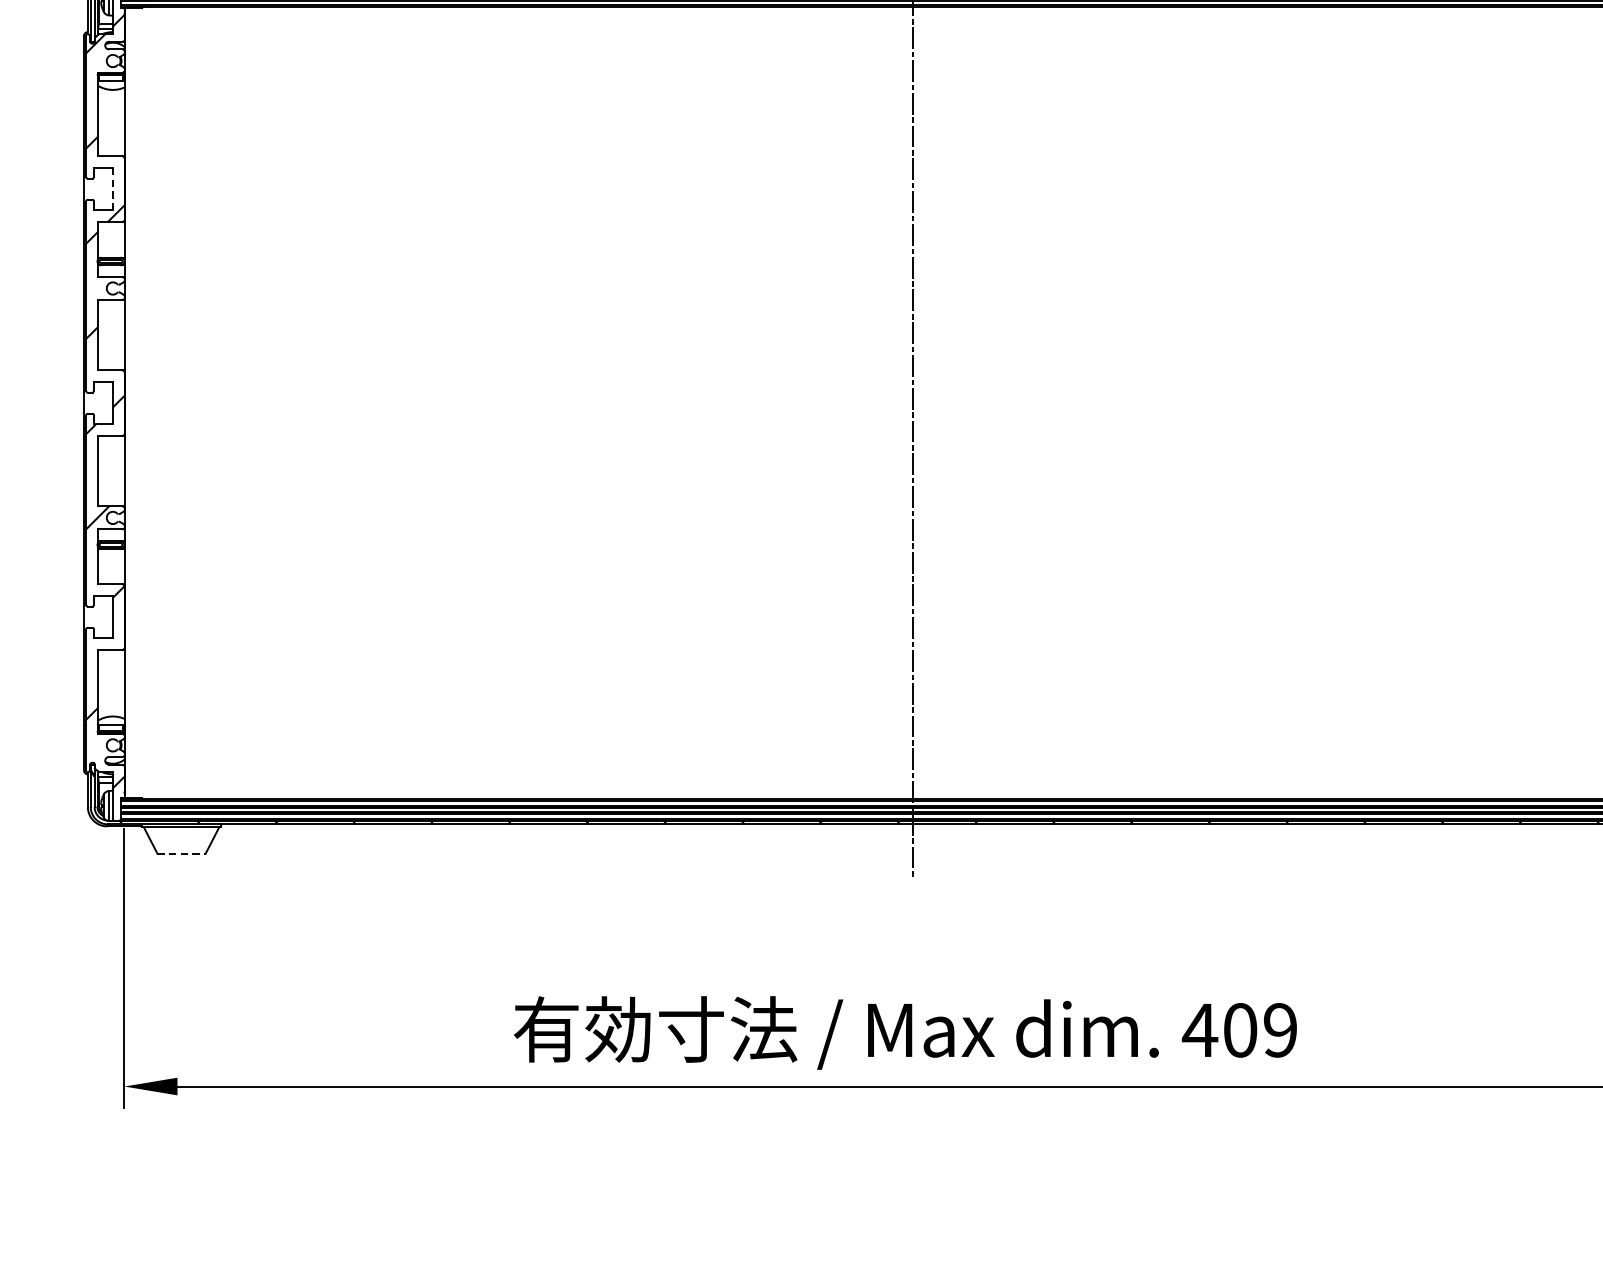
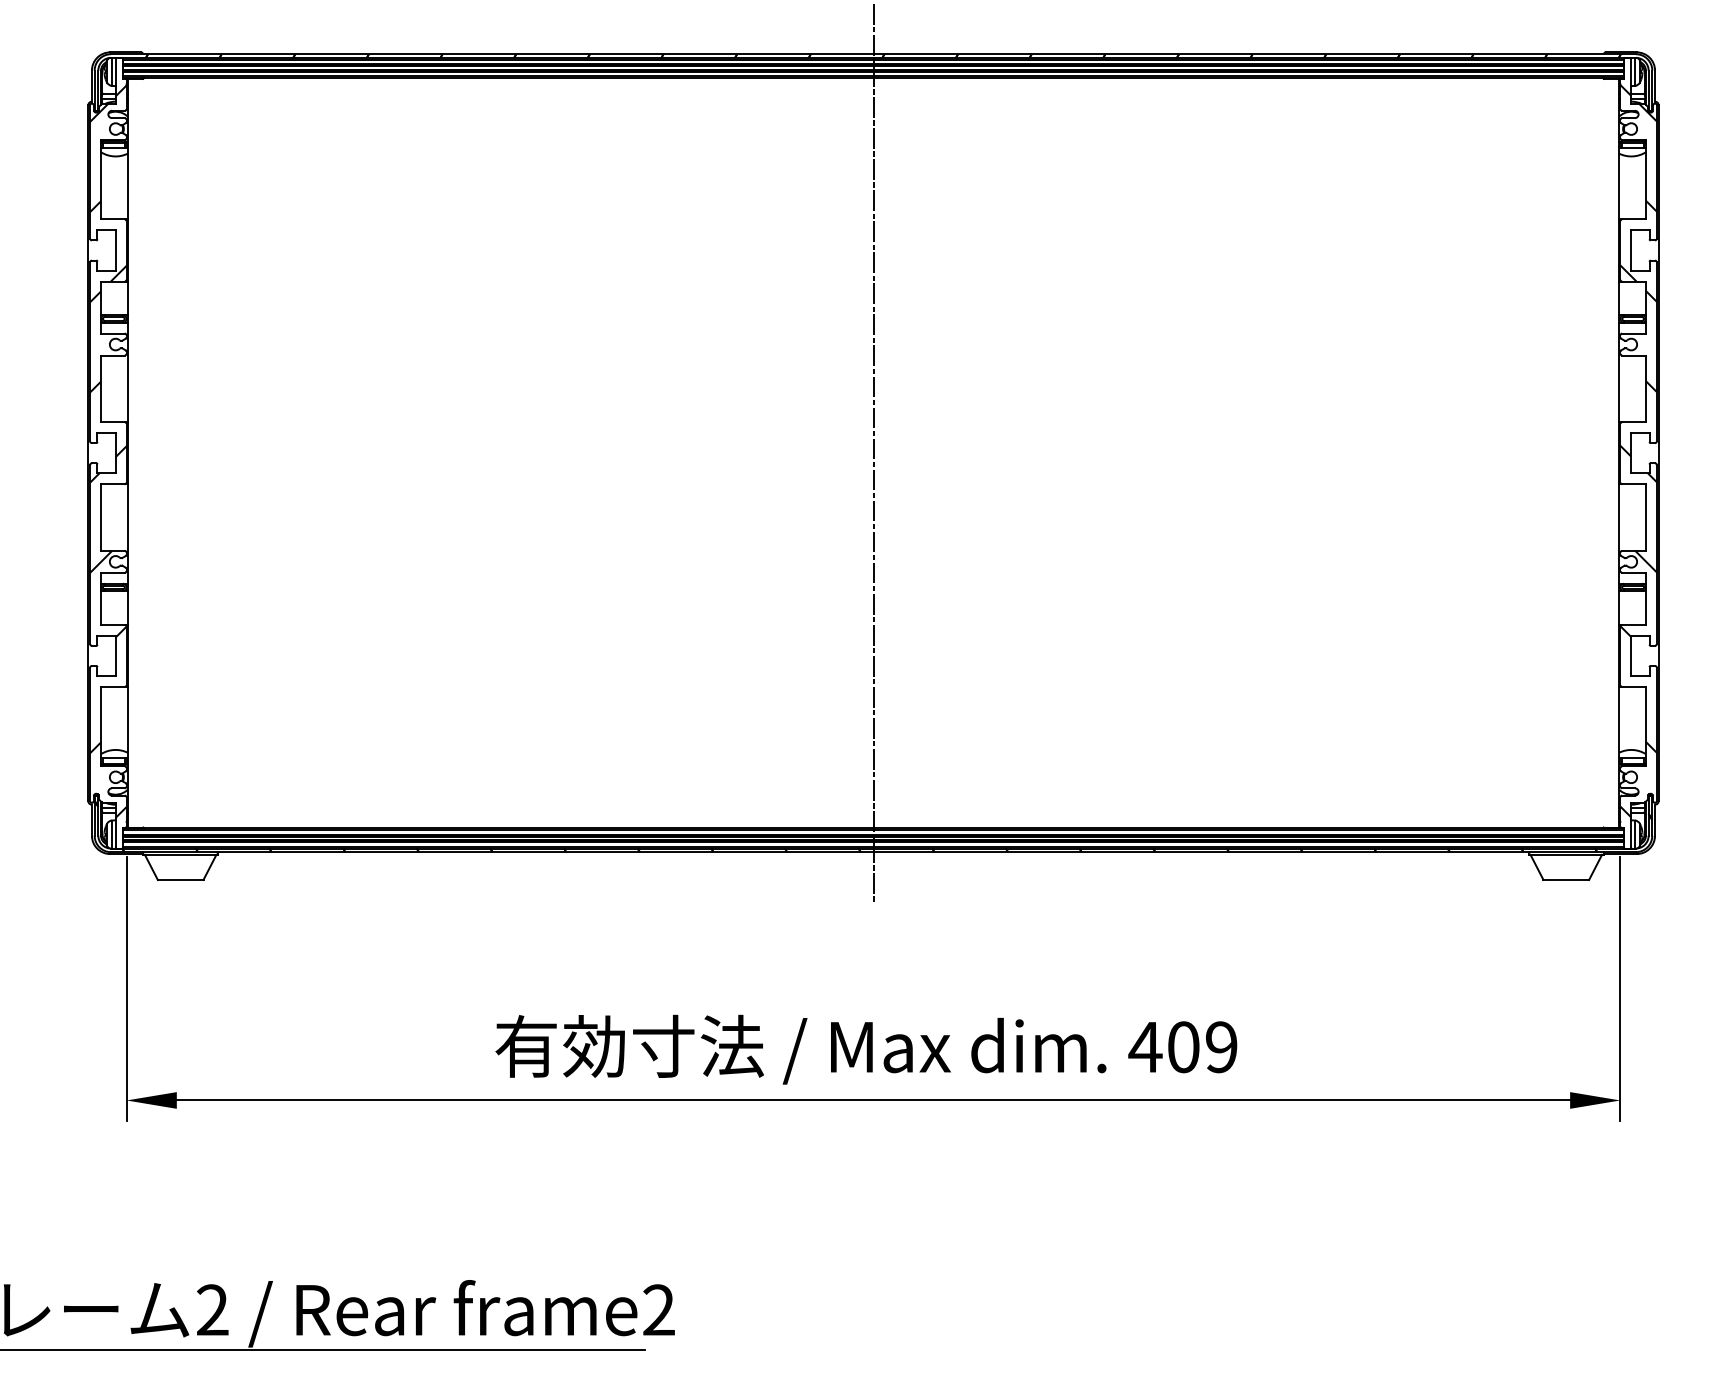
line: (112, 190) -> (115, 251), dashed -> solid
line: (181, 853) -> (180, 879), dashed -> solid

